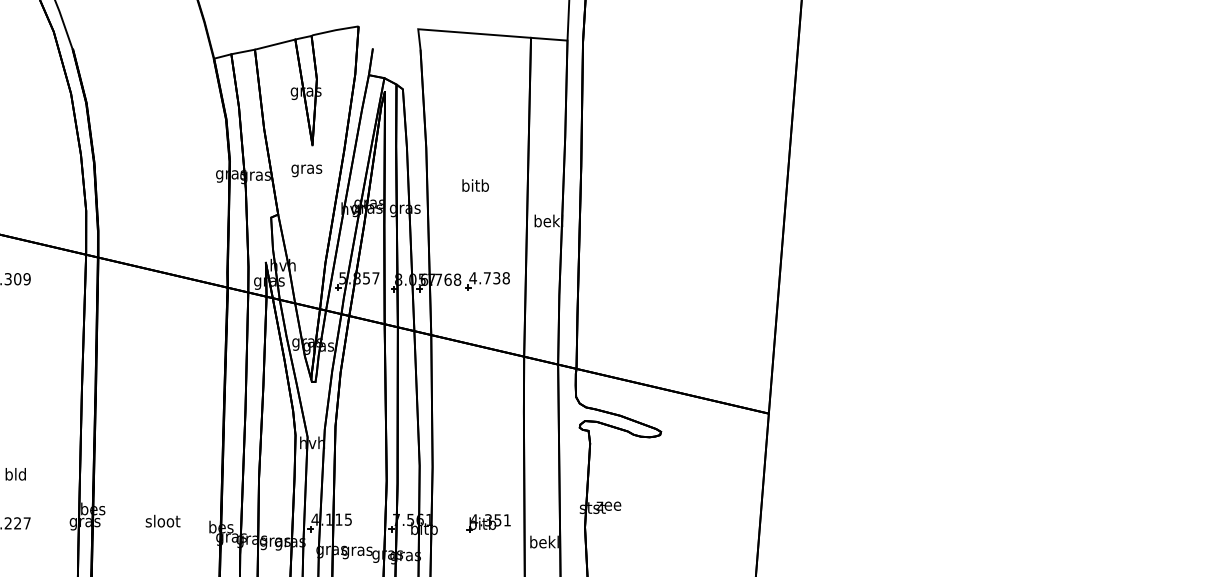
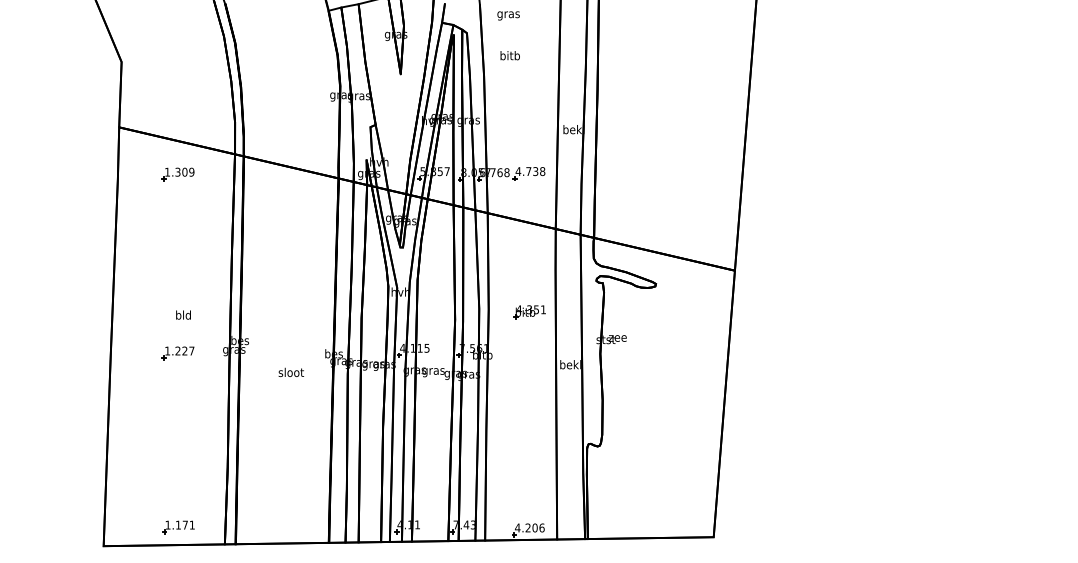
text: (306, 170) -> (508, 15), moved
text: (474, 185) -> (509, 55), moved
text: (163, 521) -> (291, 372), moved
part: (488, 524) -> (529, 312), moved

